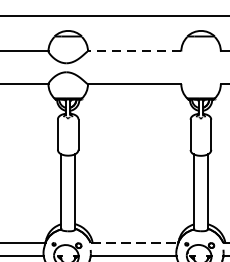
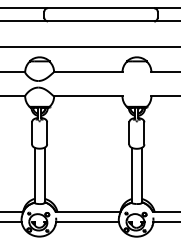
line: (133, 51) -> (87, 72), dashed -> solid
line: (134, 242) -> (88, 212), dashed -> solid

